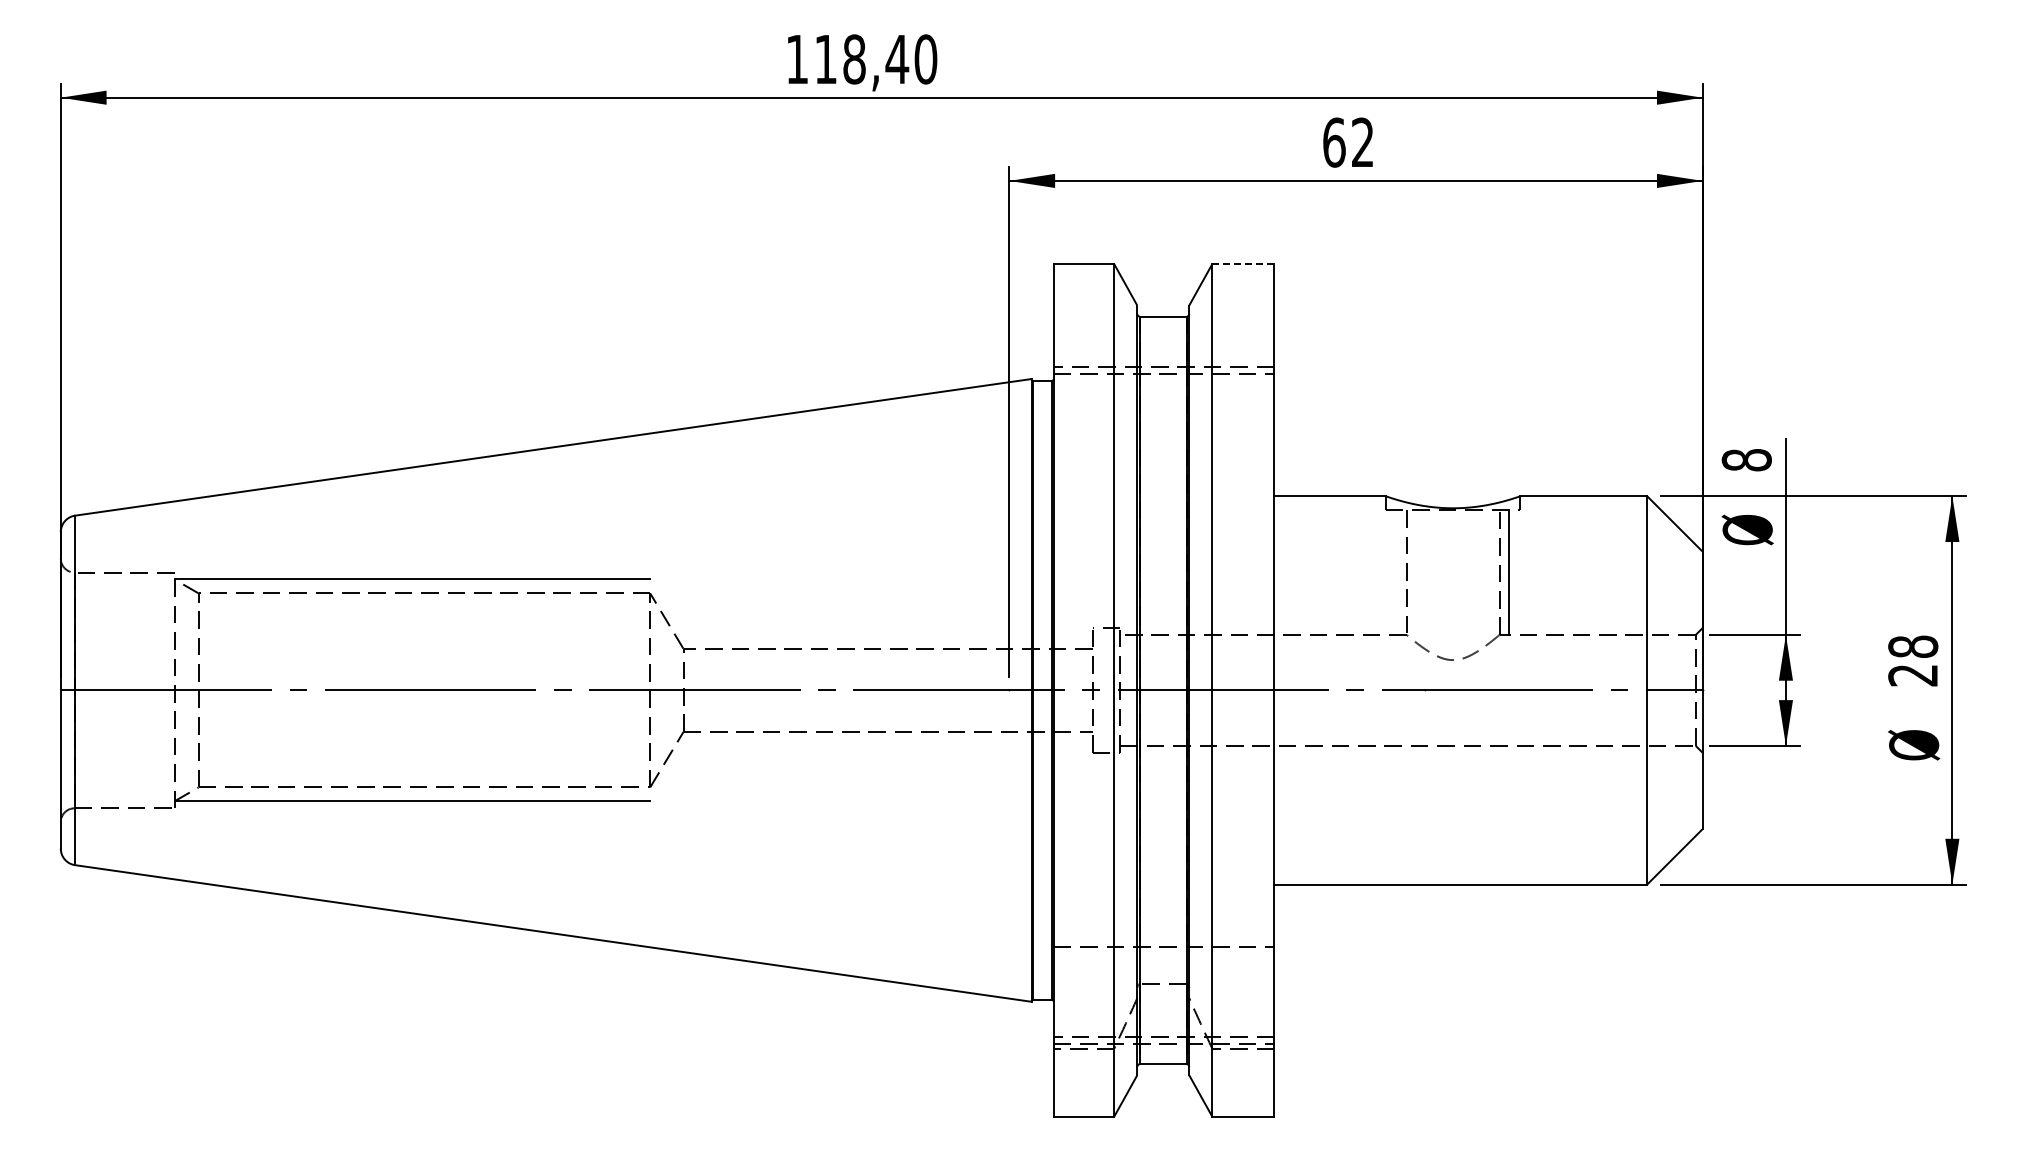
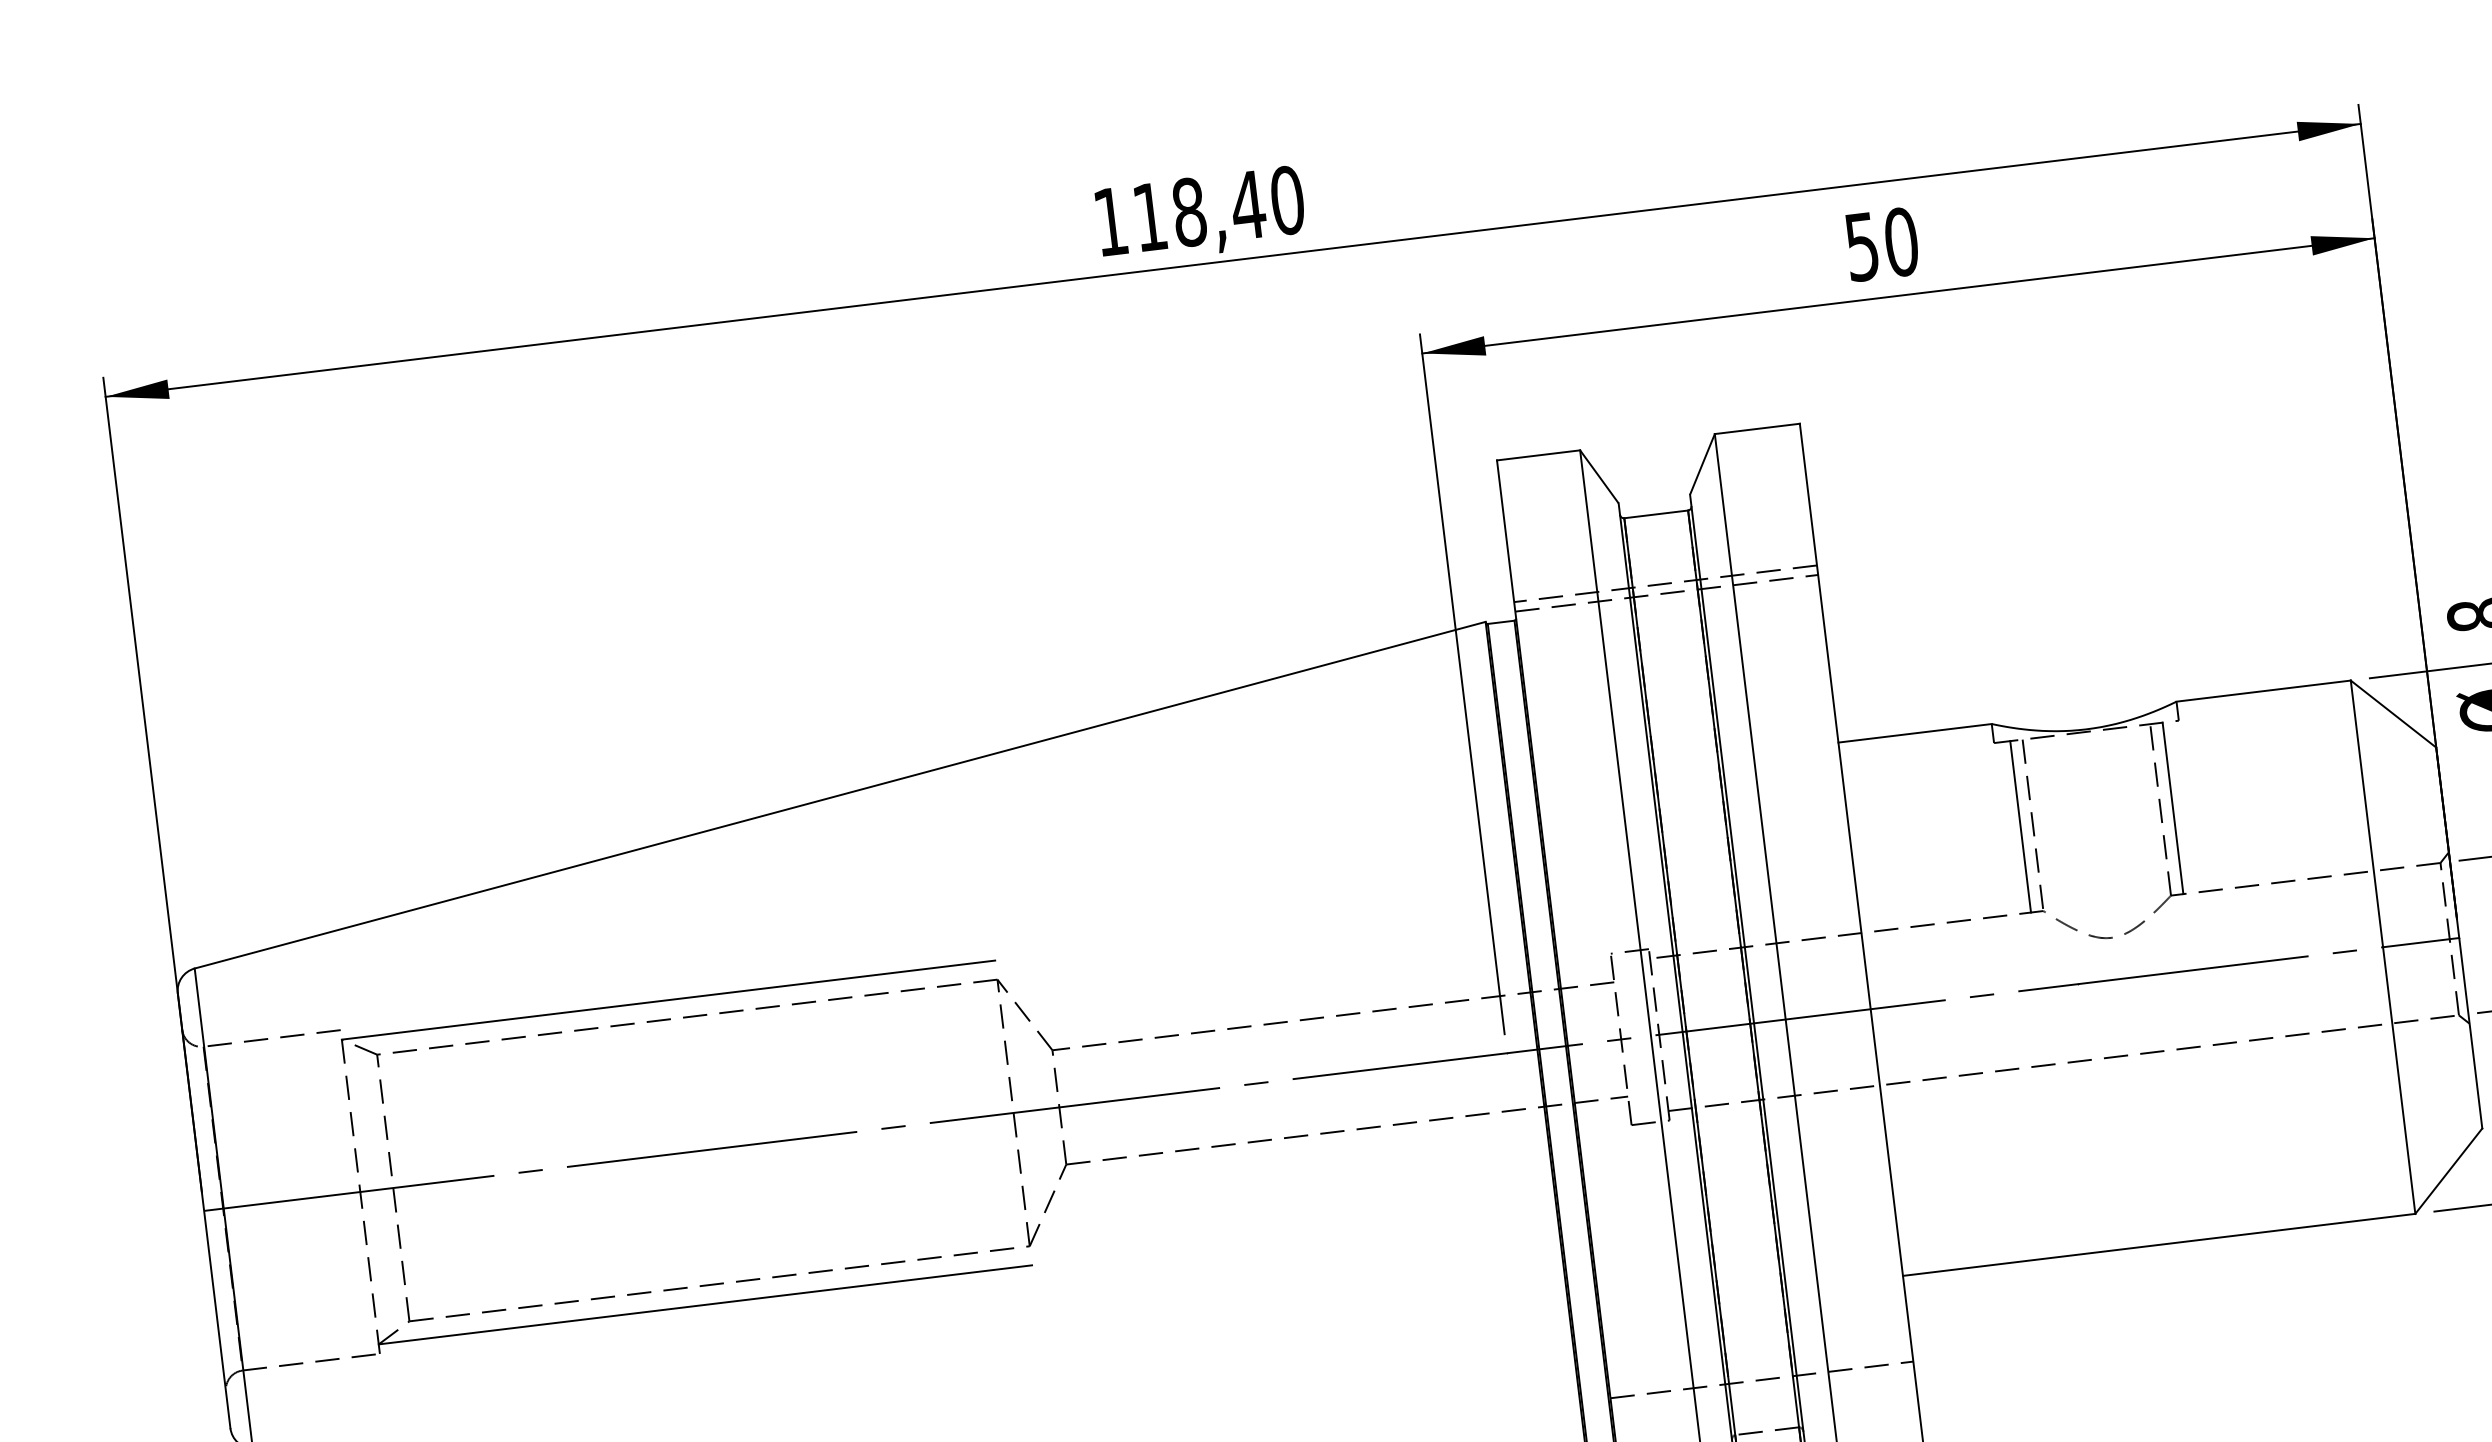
text: (1348, 142) -> (1881, 244), 62 -> 50
line: (1243, 264) -> (1757, 429), dashed -> solid
line: (1397, 572) -> (2020, 826), added

